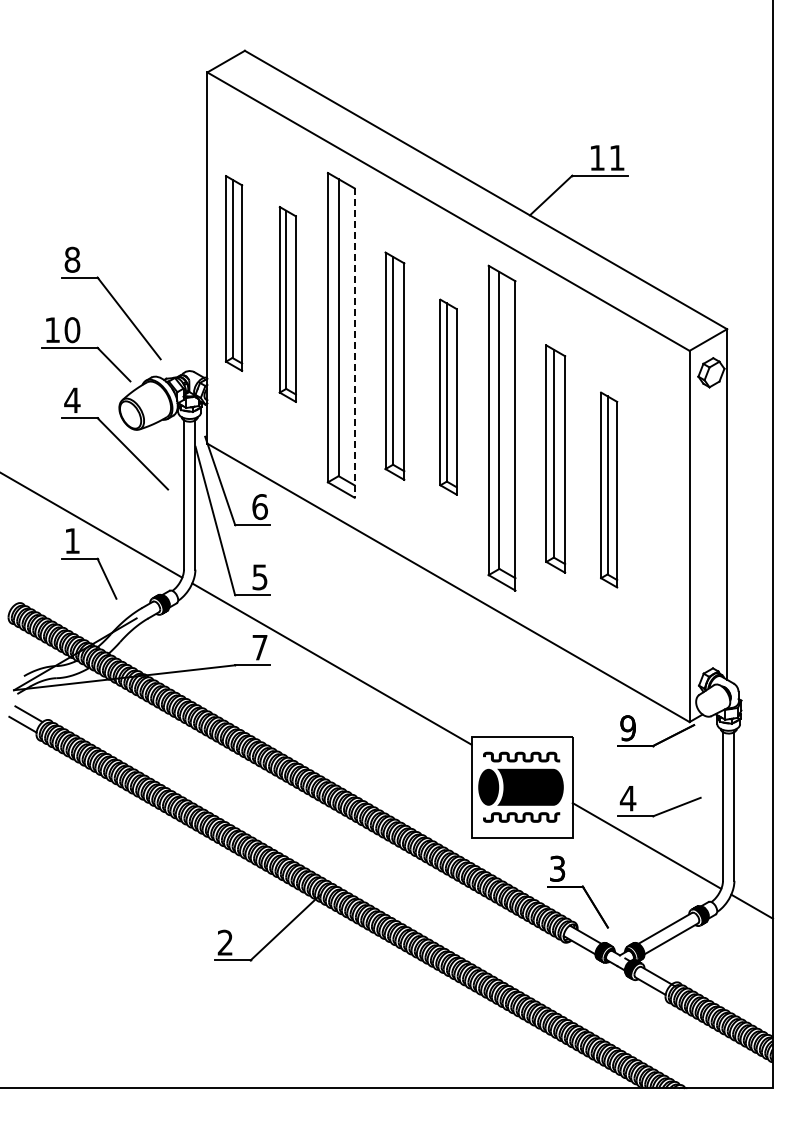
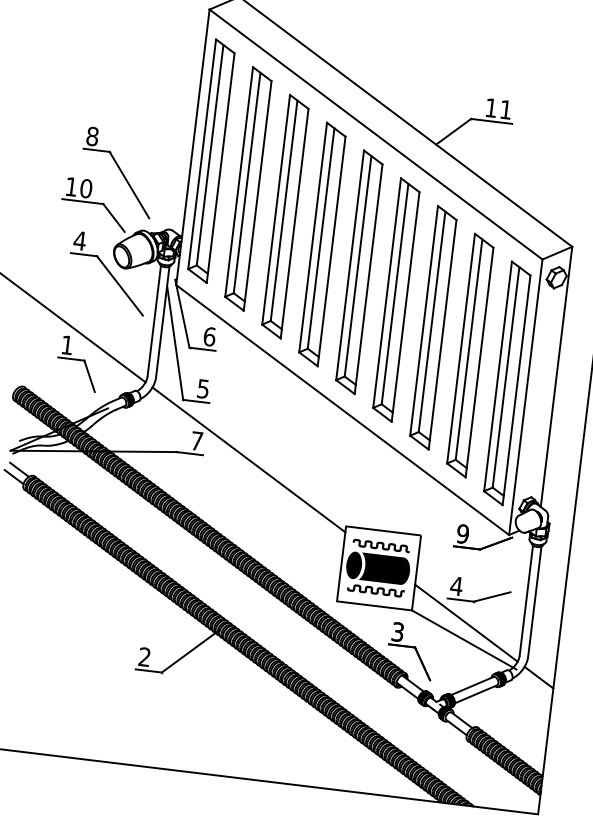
part: (233, 273) -> (210, 161), size x1.67
part: (287, 304) -> (248, 188), size x1.67
line: (354, 343) -> (294, 223), dashed -> solid
part: (394, 365) -> (322, 243), size x1.43
part: (448, 396) -> (359, 271), size x1.67
part: (555, 458) -> (433, 327), size x1.43
part: (608, 489) -> (469, 355), size x1.67
part: (662, 520) -> (507, 382), added
line: (646, 868) -> (463, 639), added

